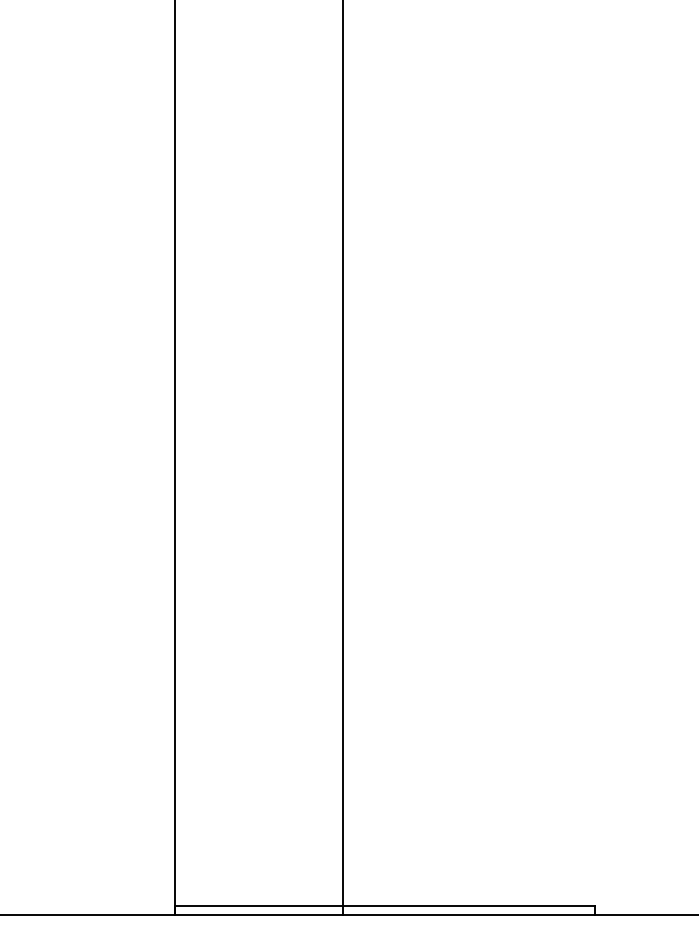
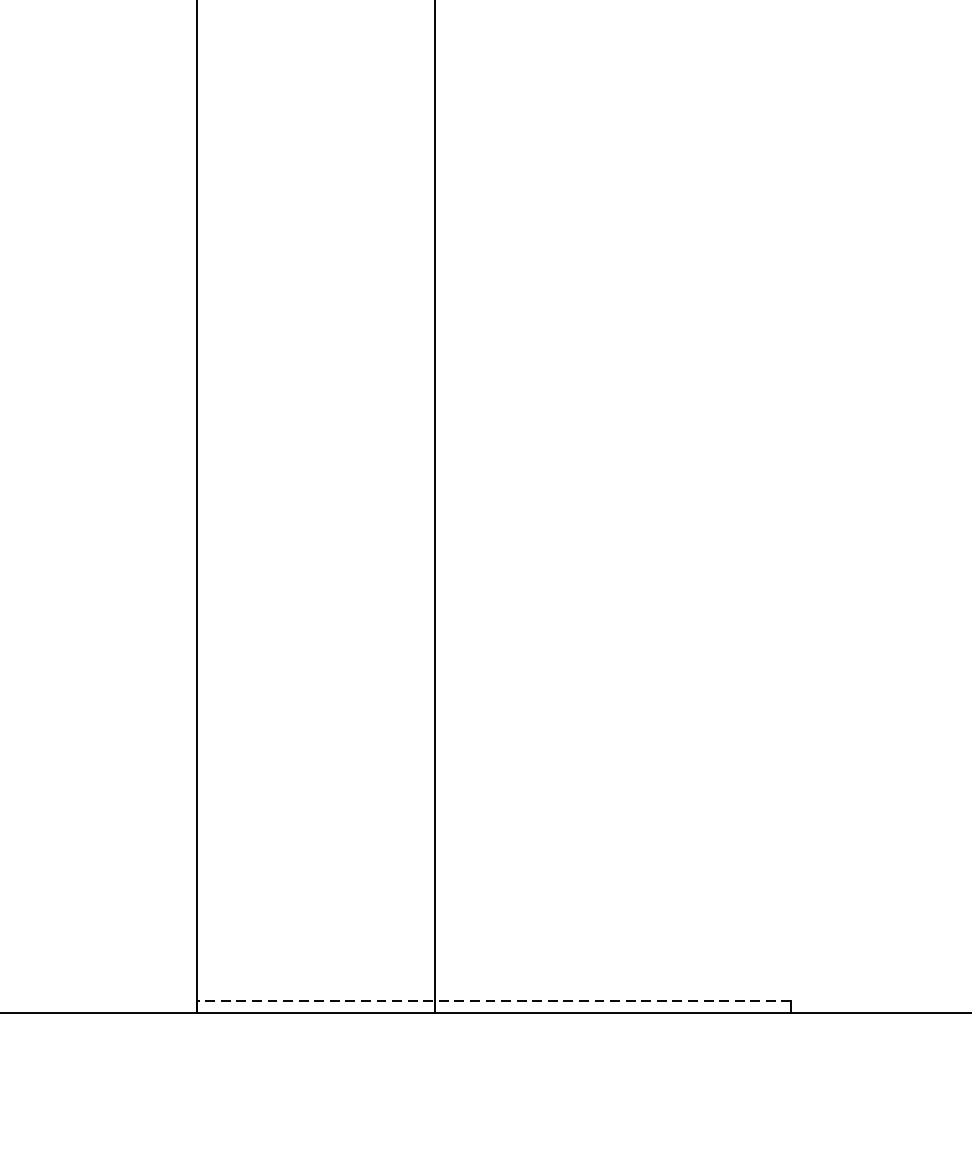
line: (384, 906) -> (492, 1001), solid -> dashed

